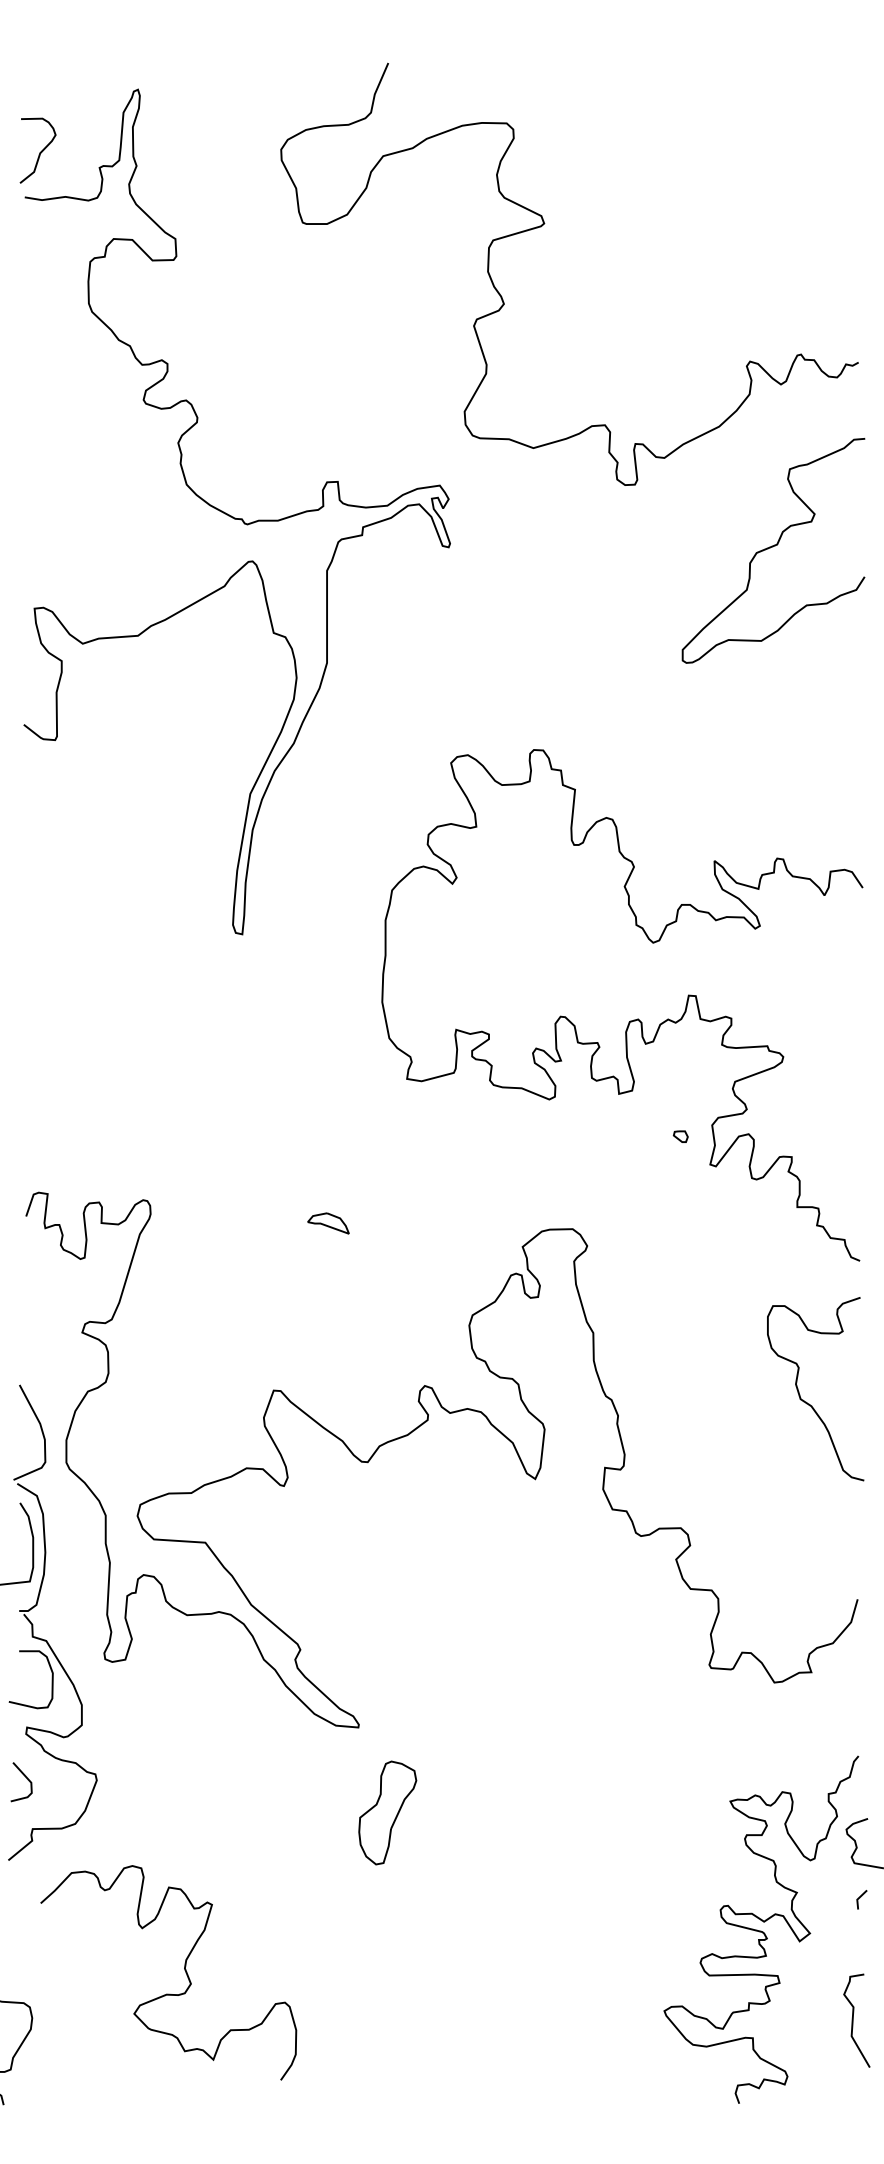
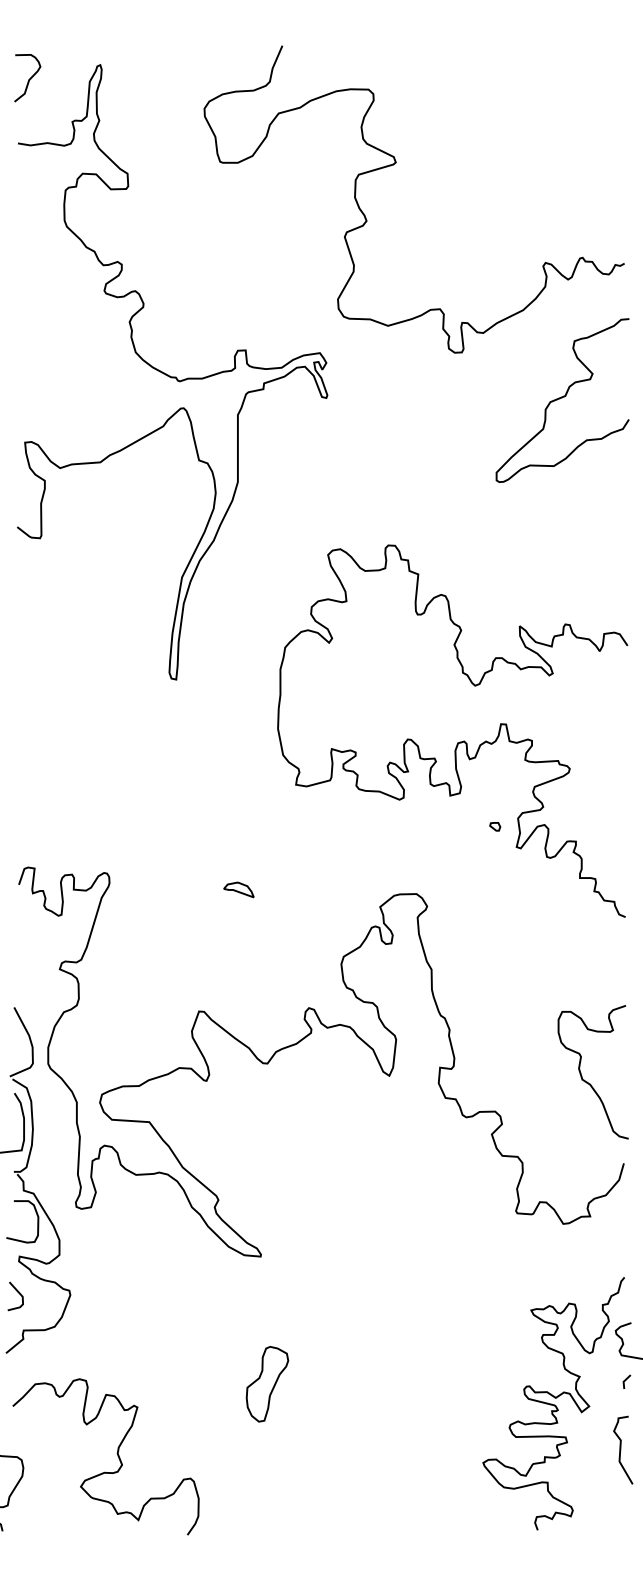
curve: (39, 152) -> (28, 79), moved
curve: (806, 1401) -> (586, 1081), moved
part: (387, 1812) -> (267, 1383), moved
curve: (184, 1970) -> (117, 1455), moved
curve: (853, 2020) -> (620, 1450), moved

